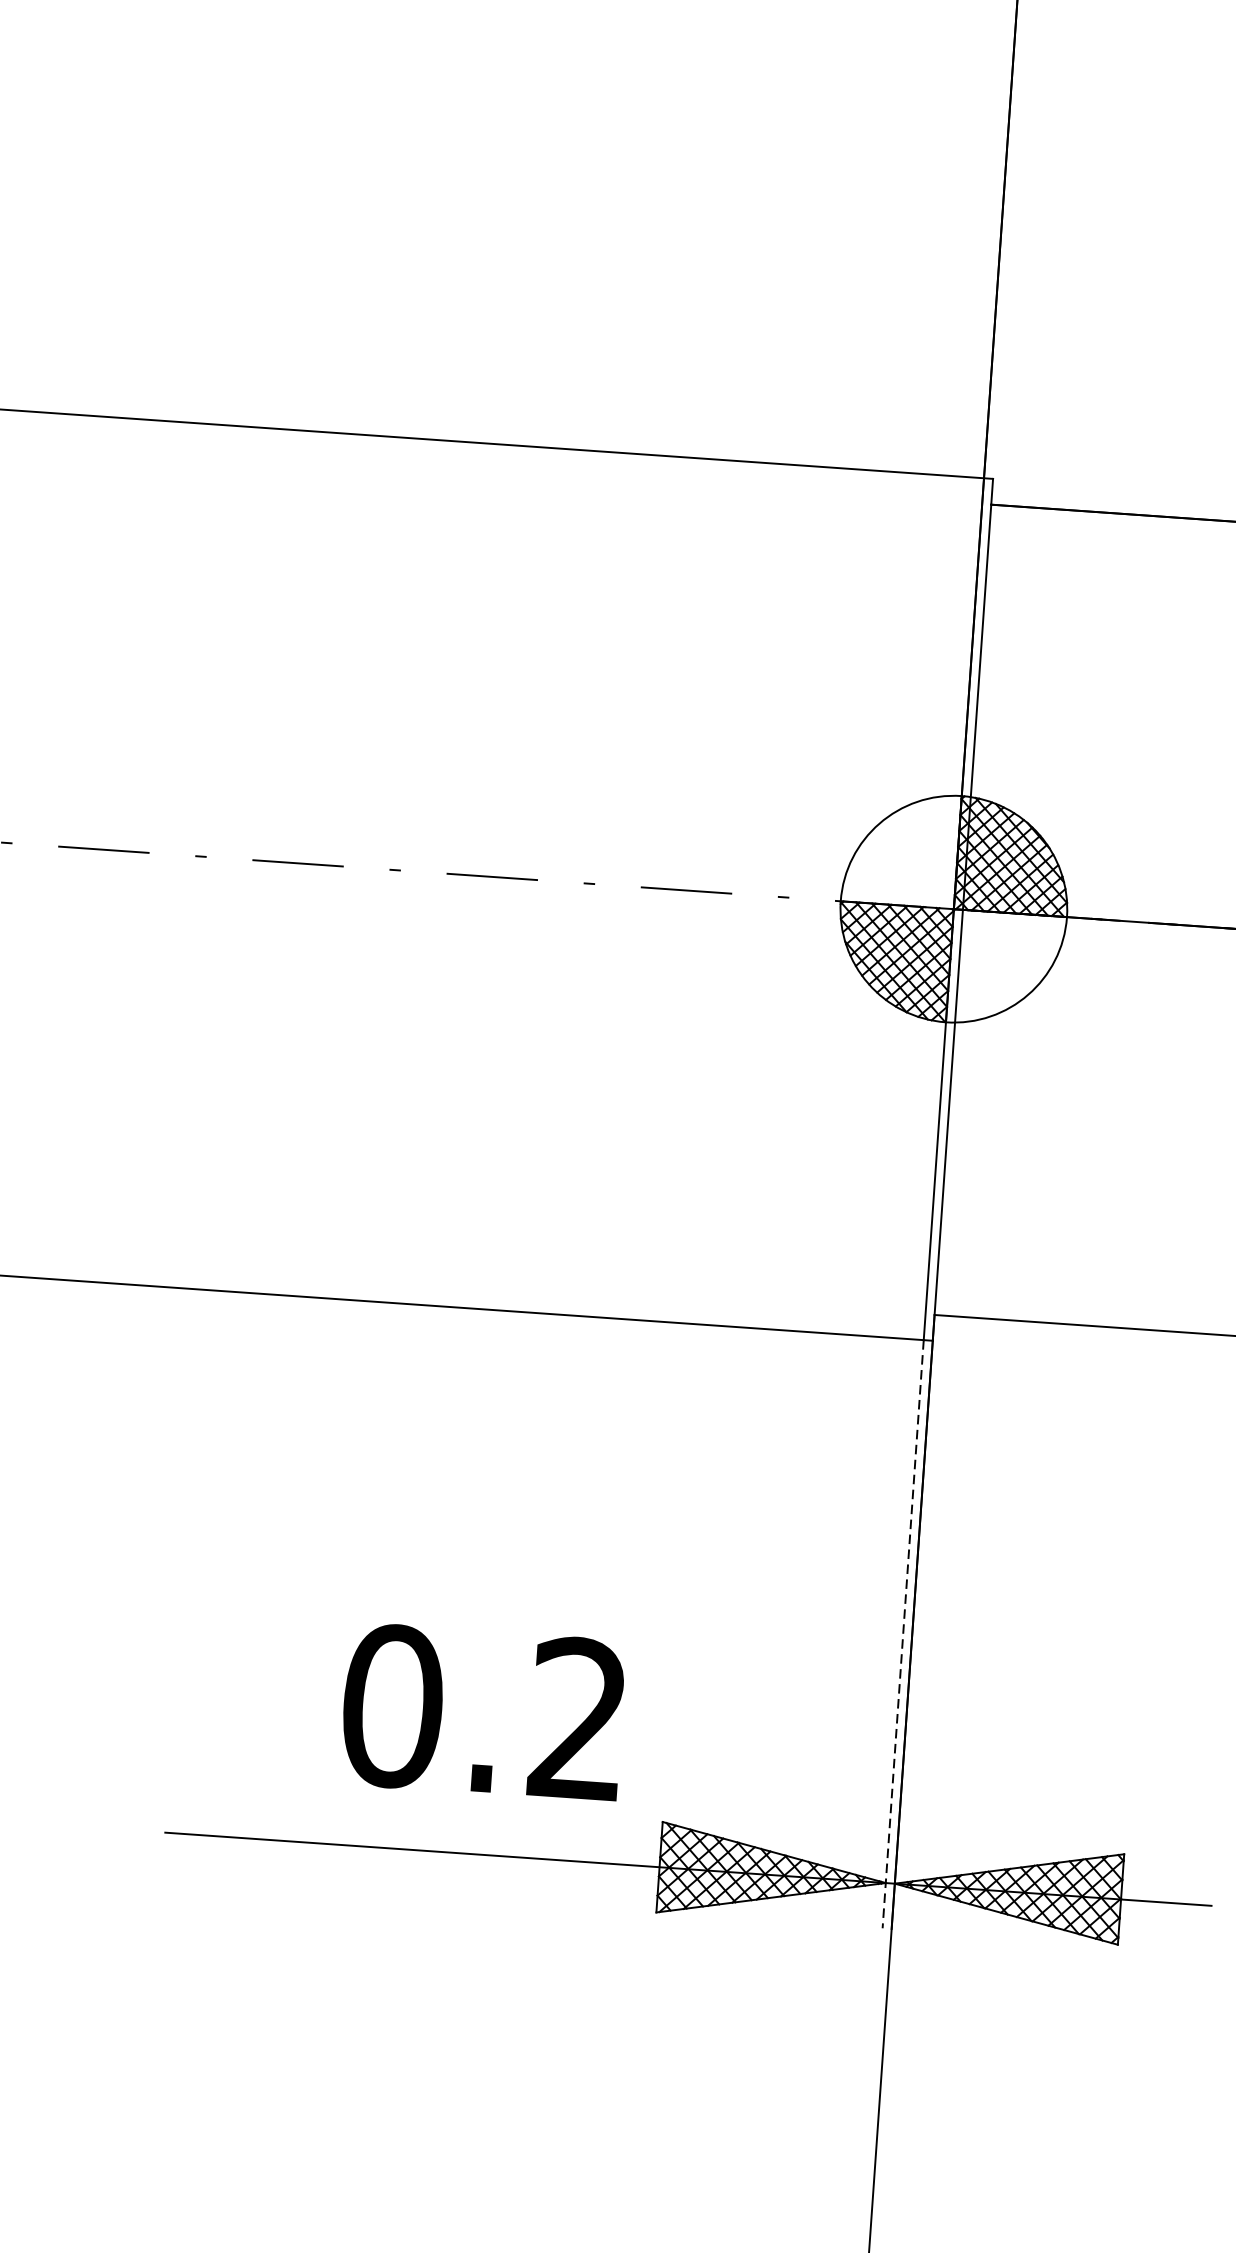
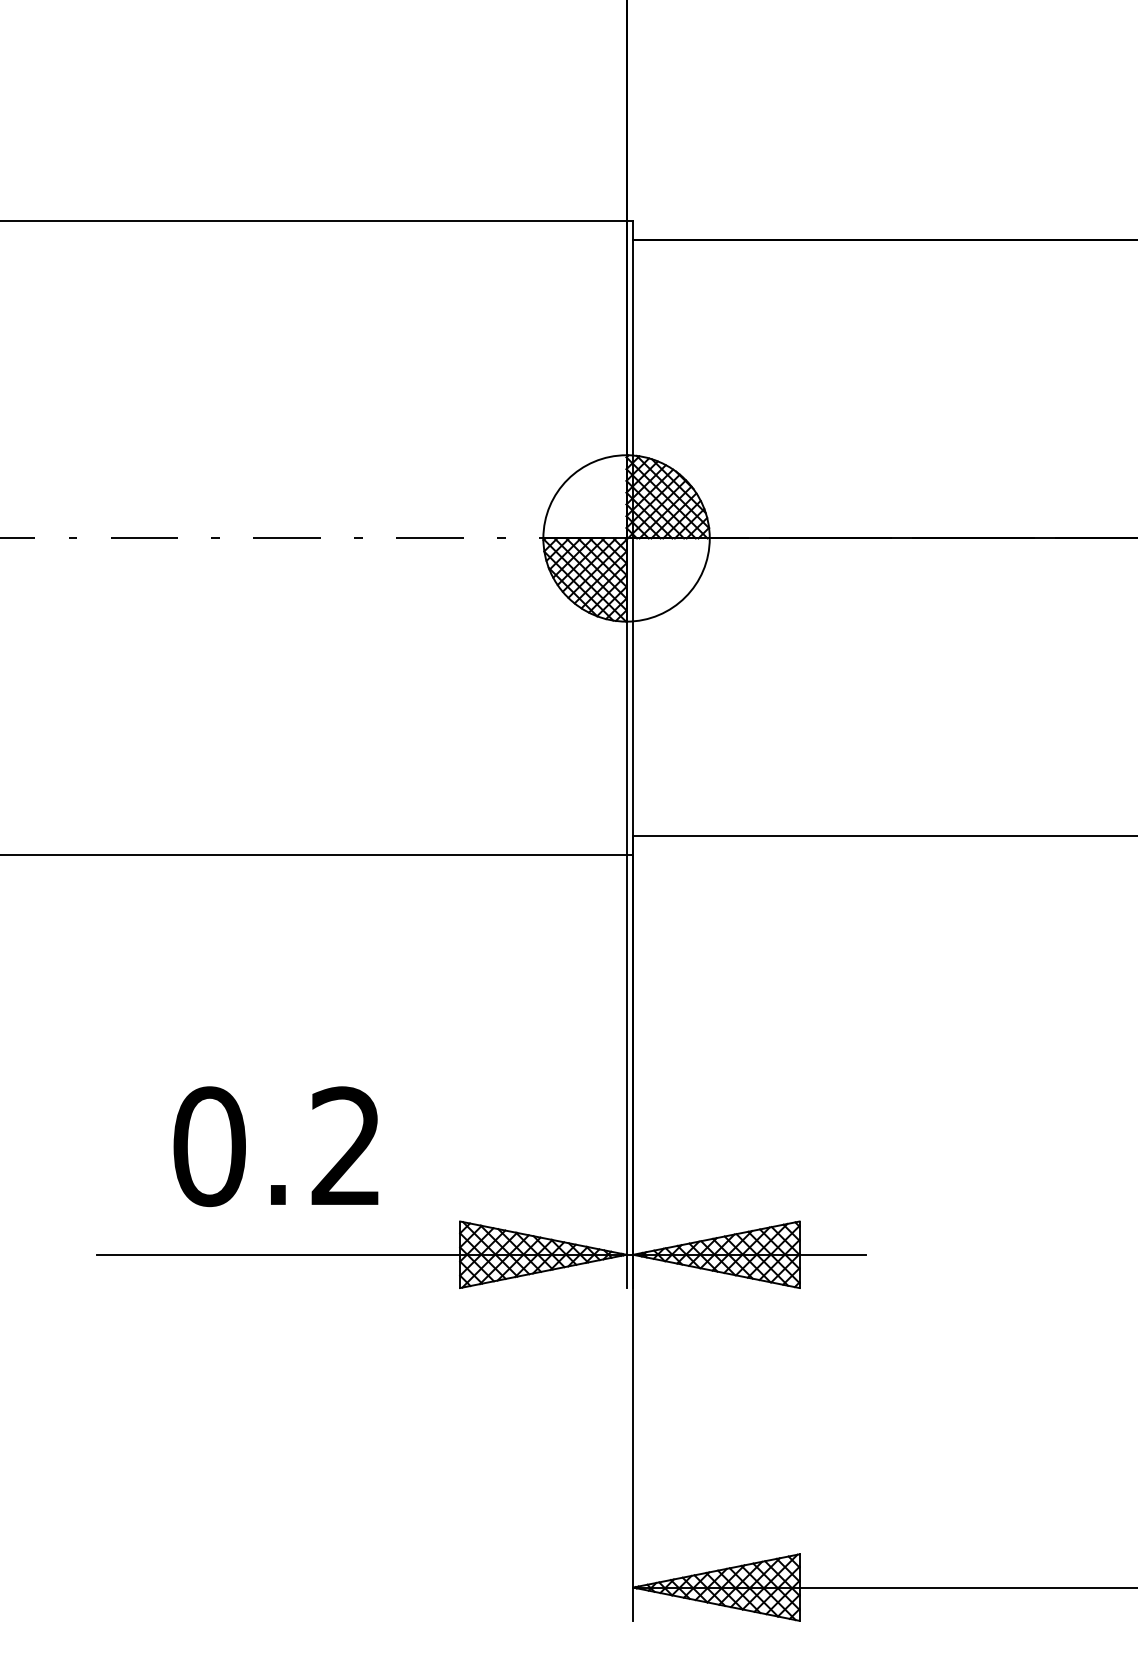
line: (903, 1635) -> (626, 1072), dashed -> solid
text: (482, 1712) -> (275, 1146), moved

